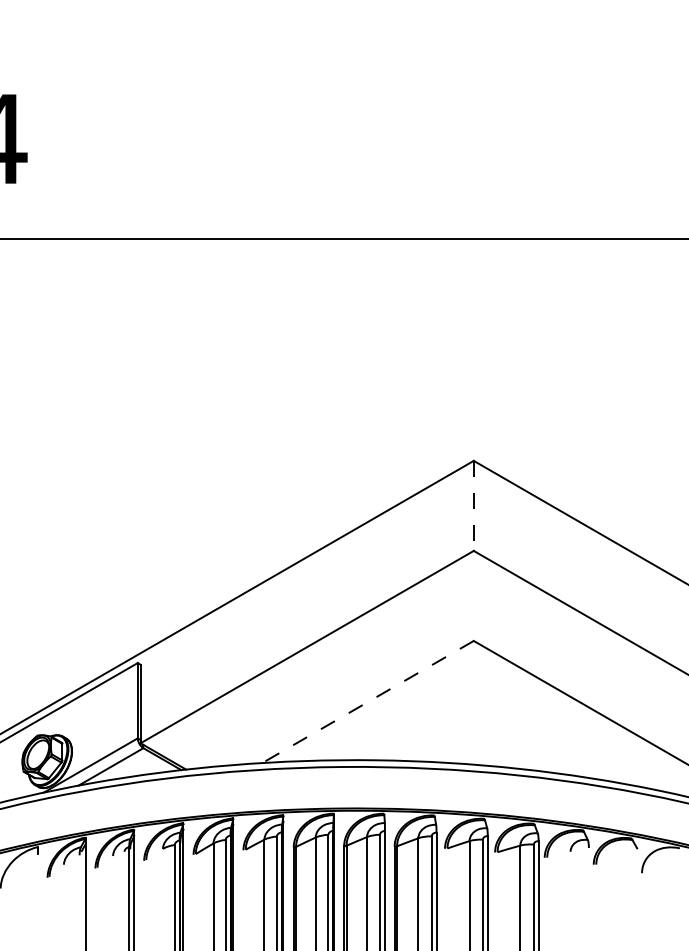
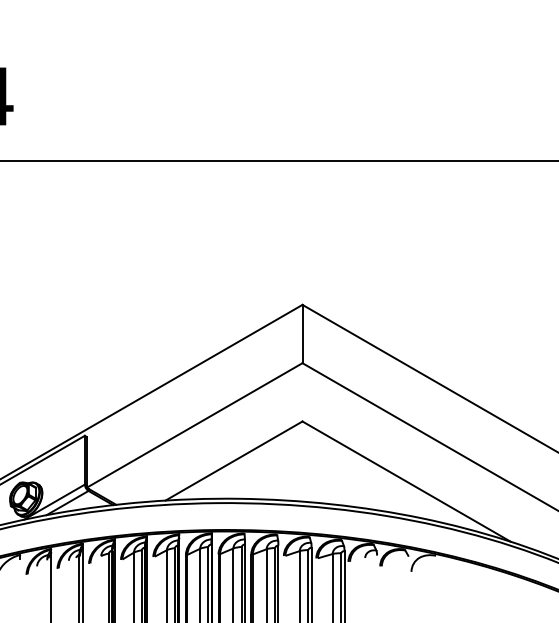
line: (473, 506) -> (302, 334), dashed -> solid
line: (367, 702) -> (233, 461), dashed -> solid

